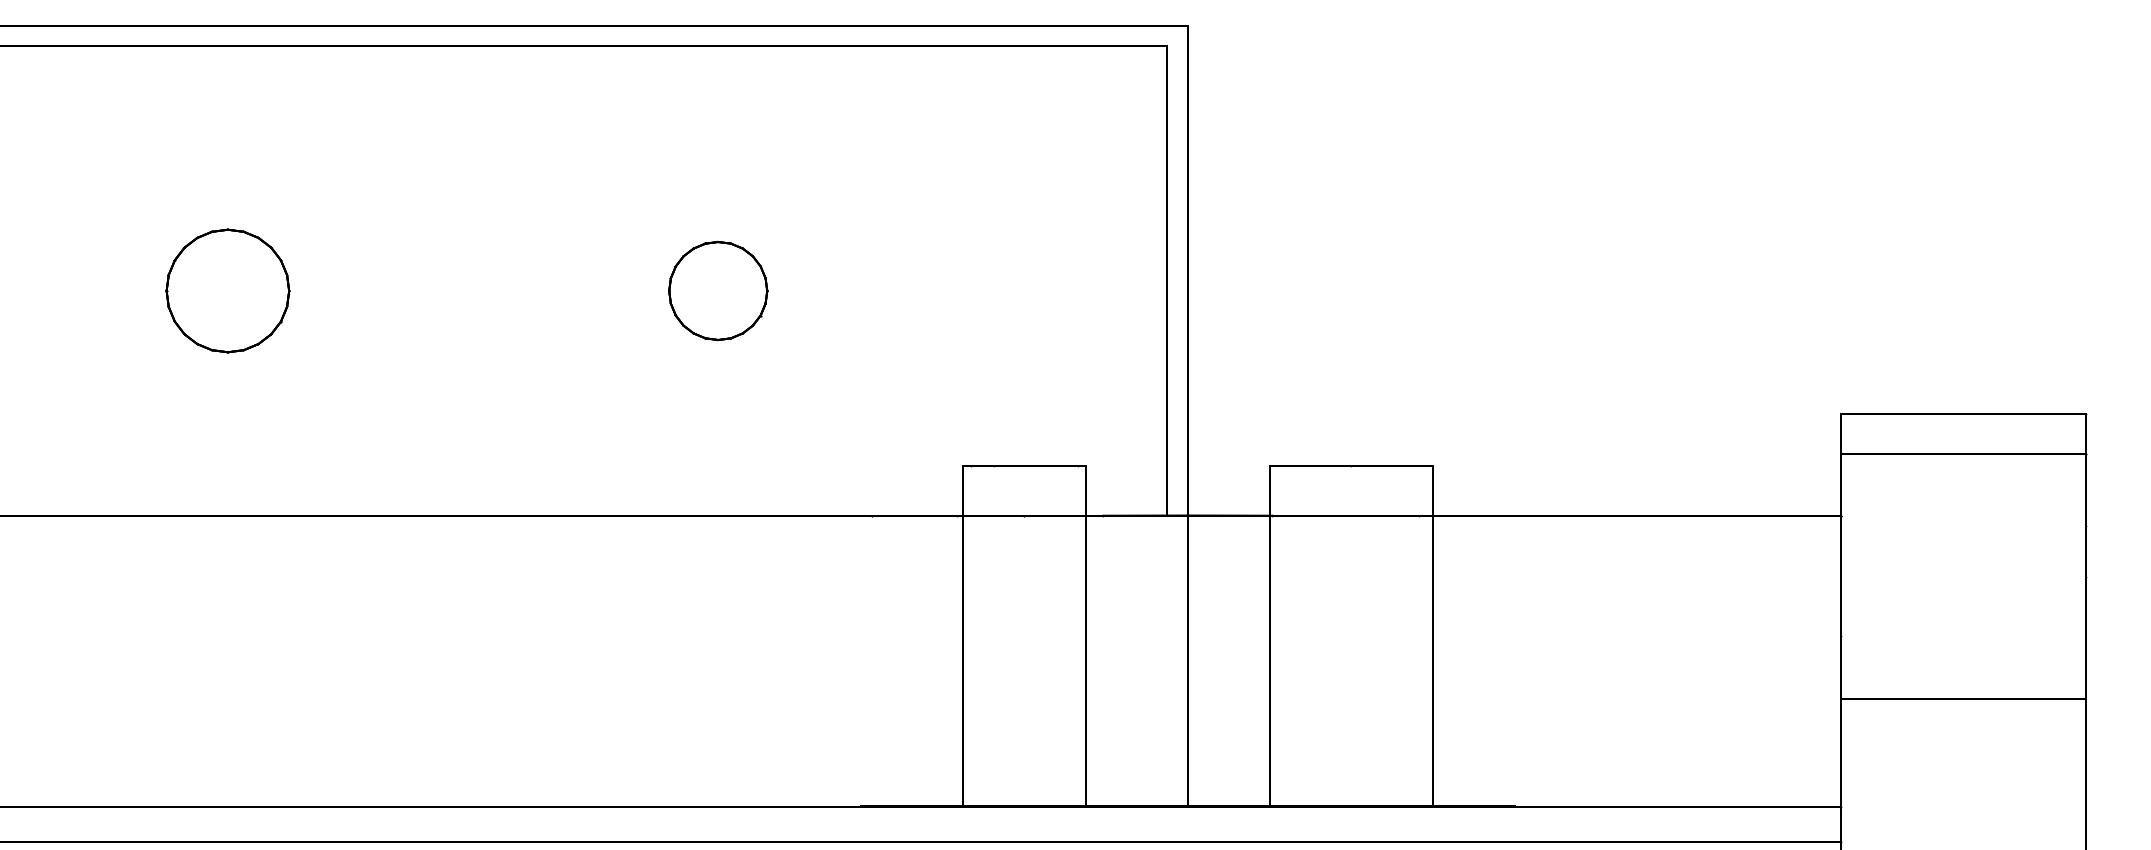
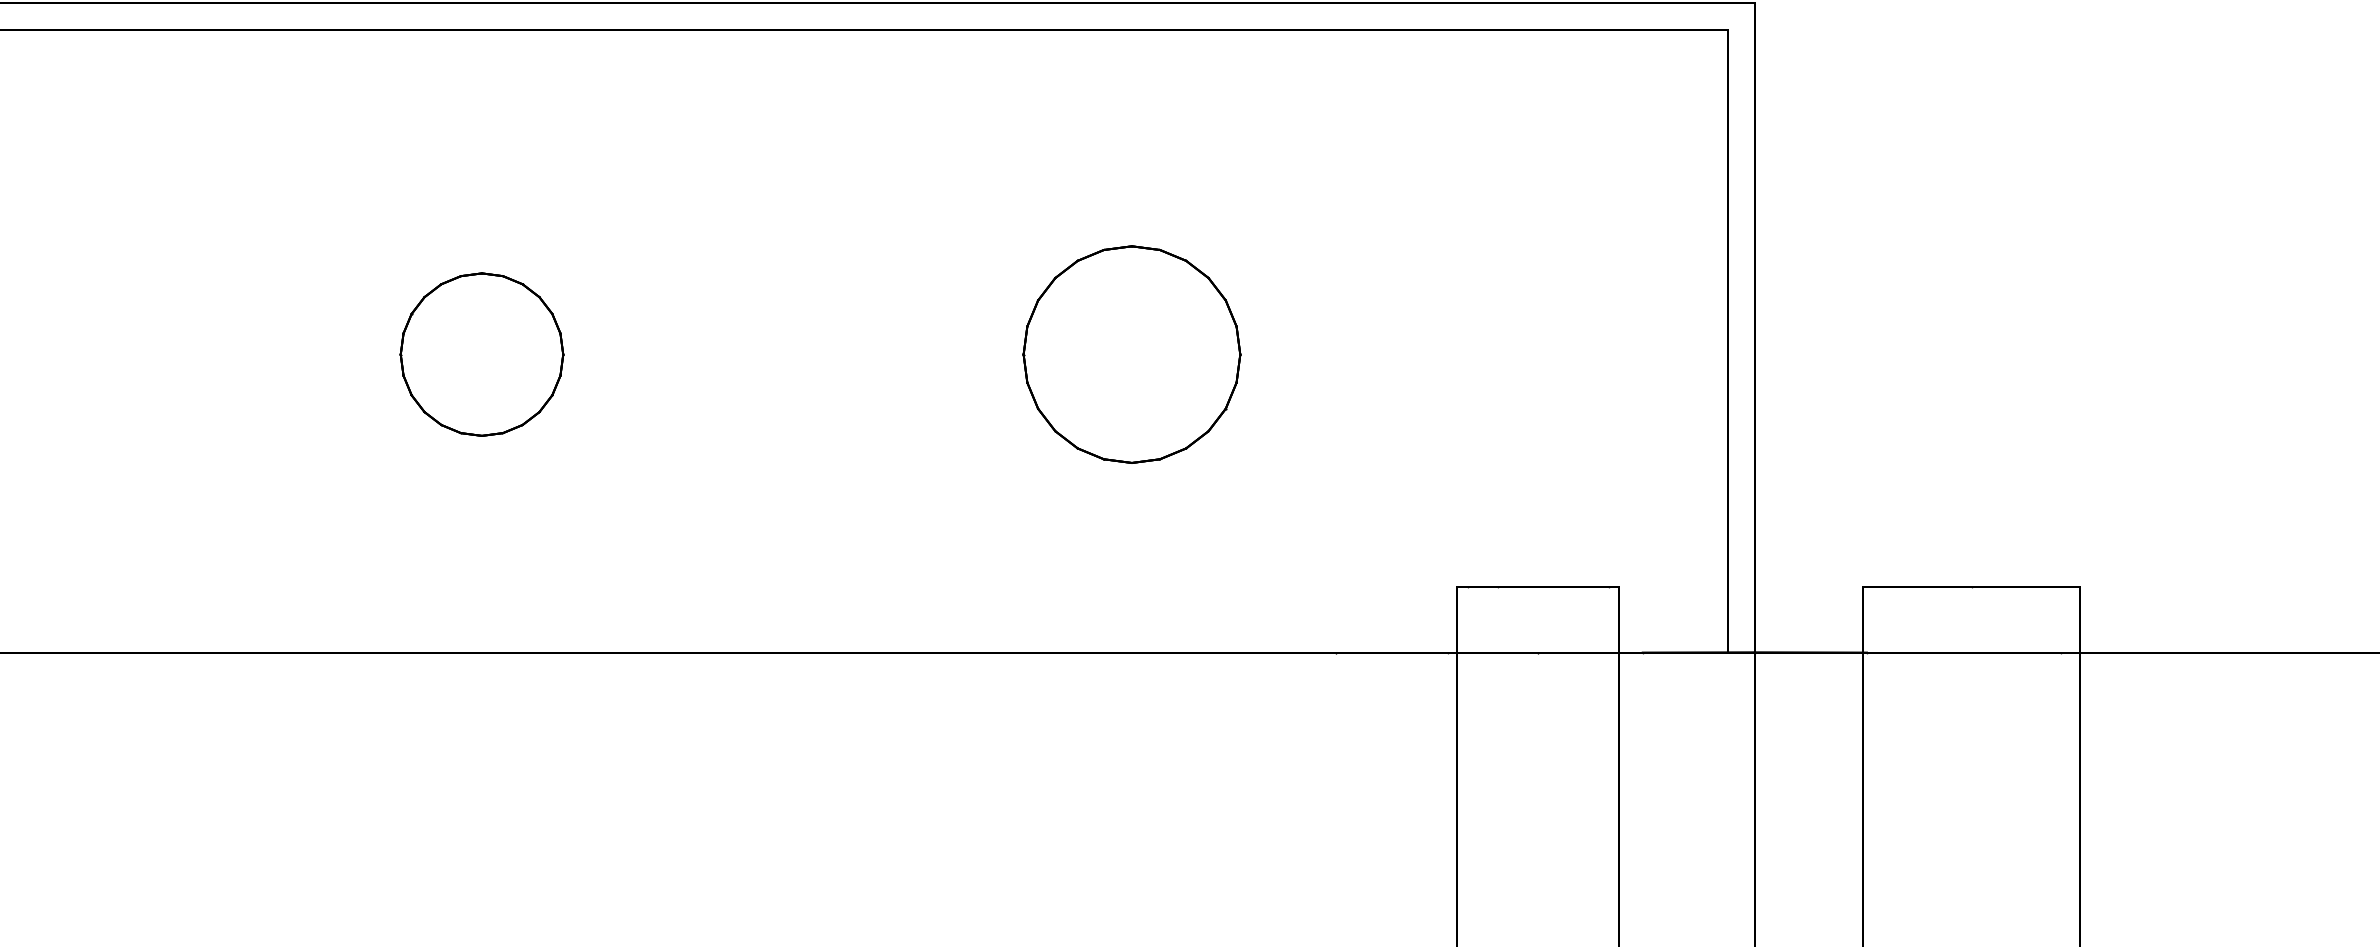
part: (718, 290) -> (1132, 353), size x1.67

